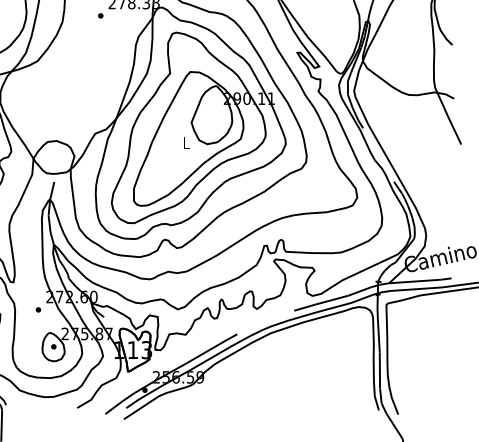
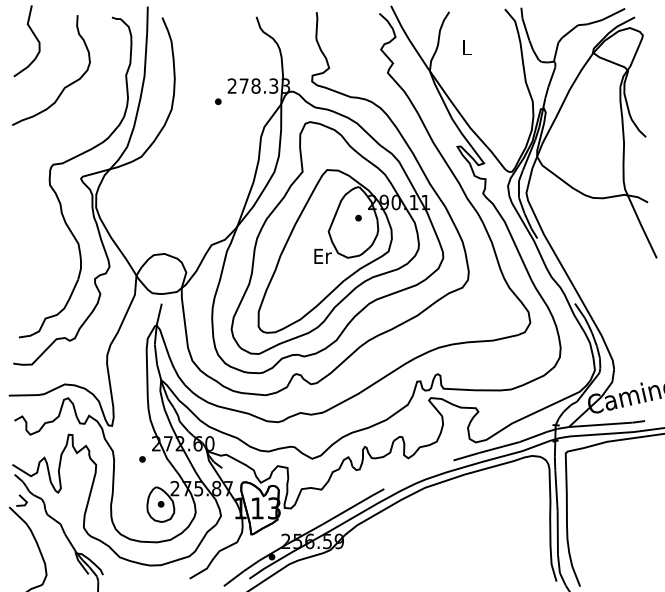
part: (216, 111) -> (358, 217), added
text: (186, 142) -> (322, 255), L -> Er

